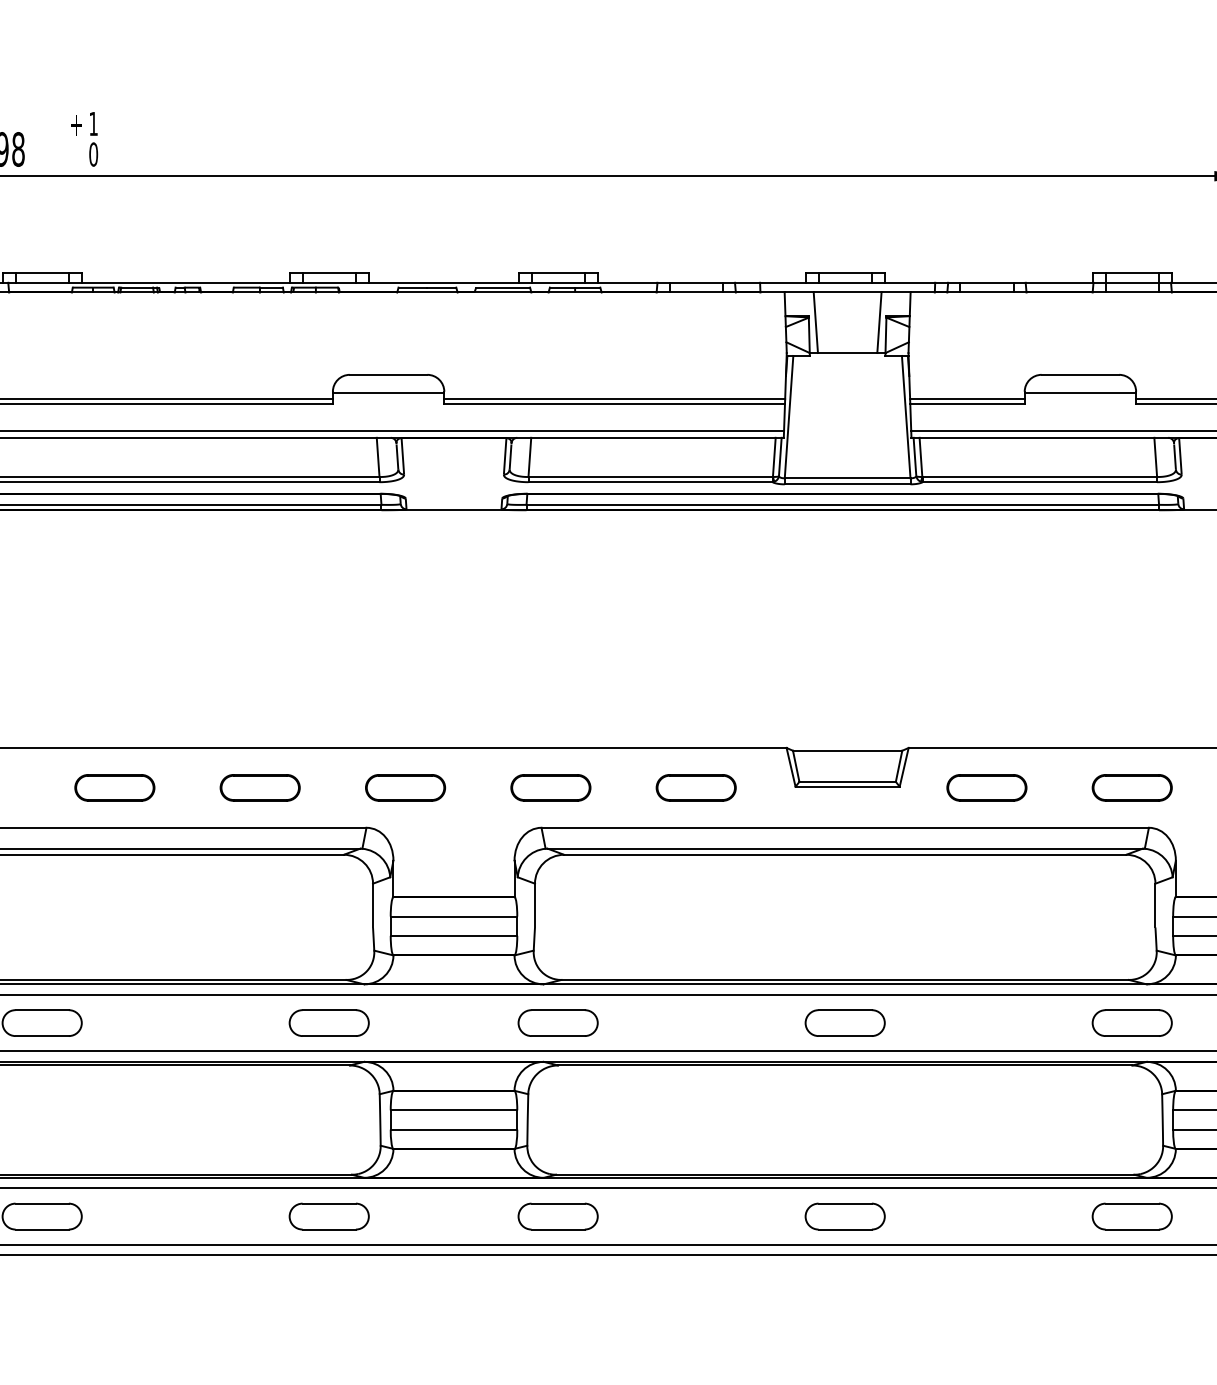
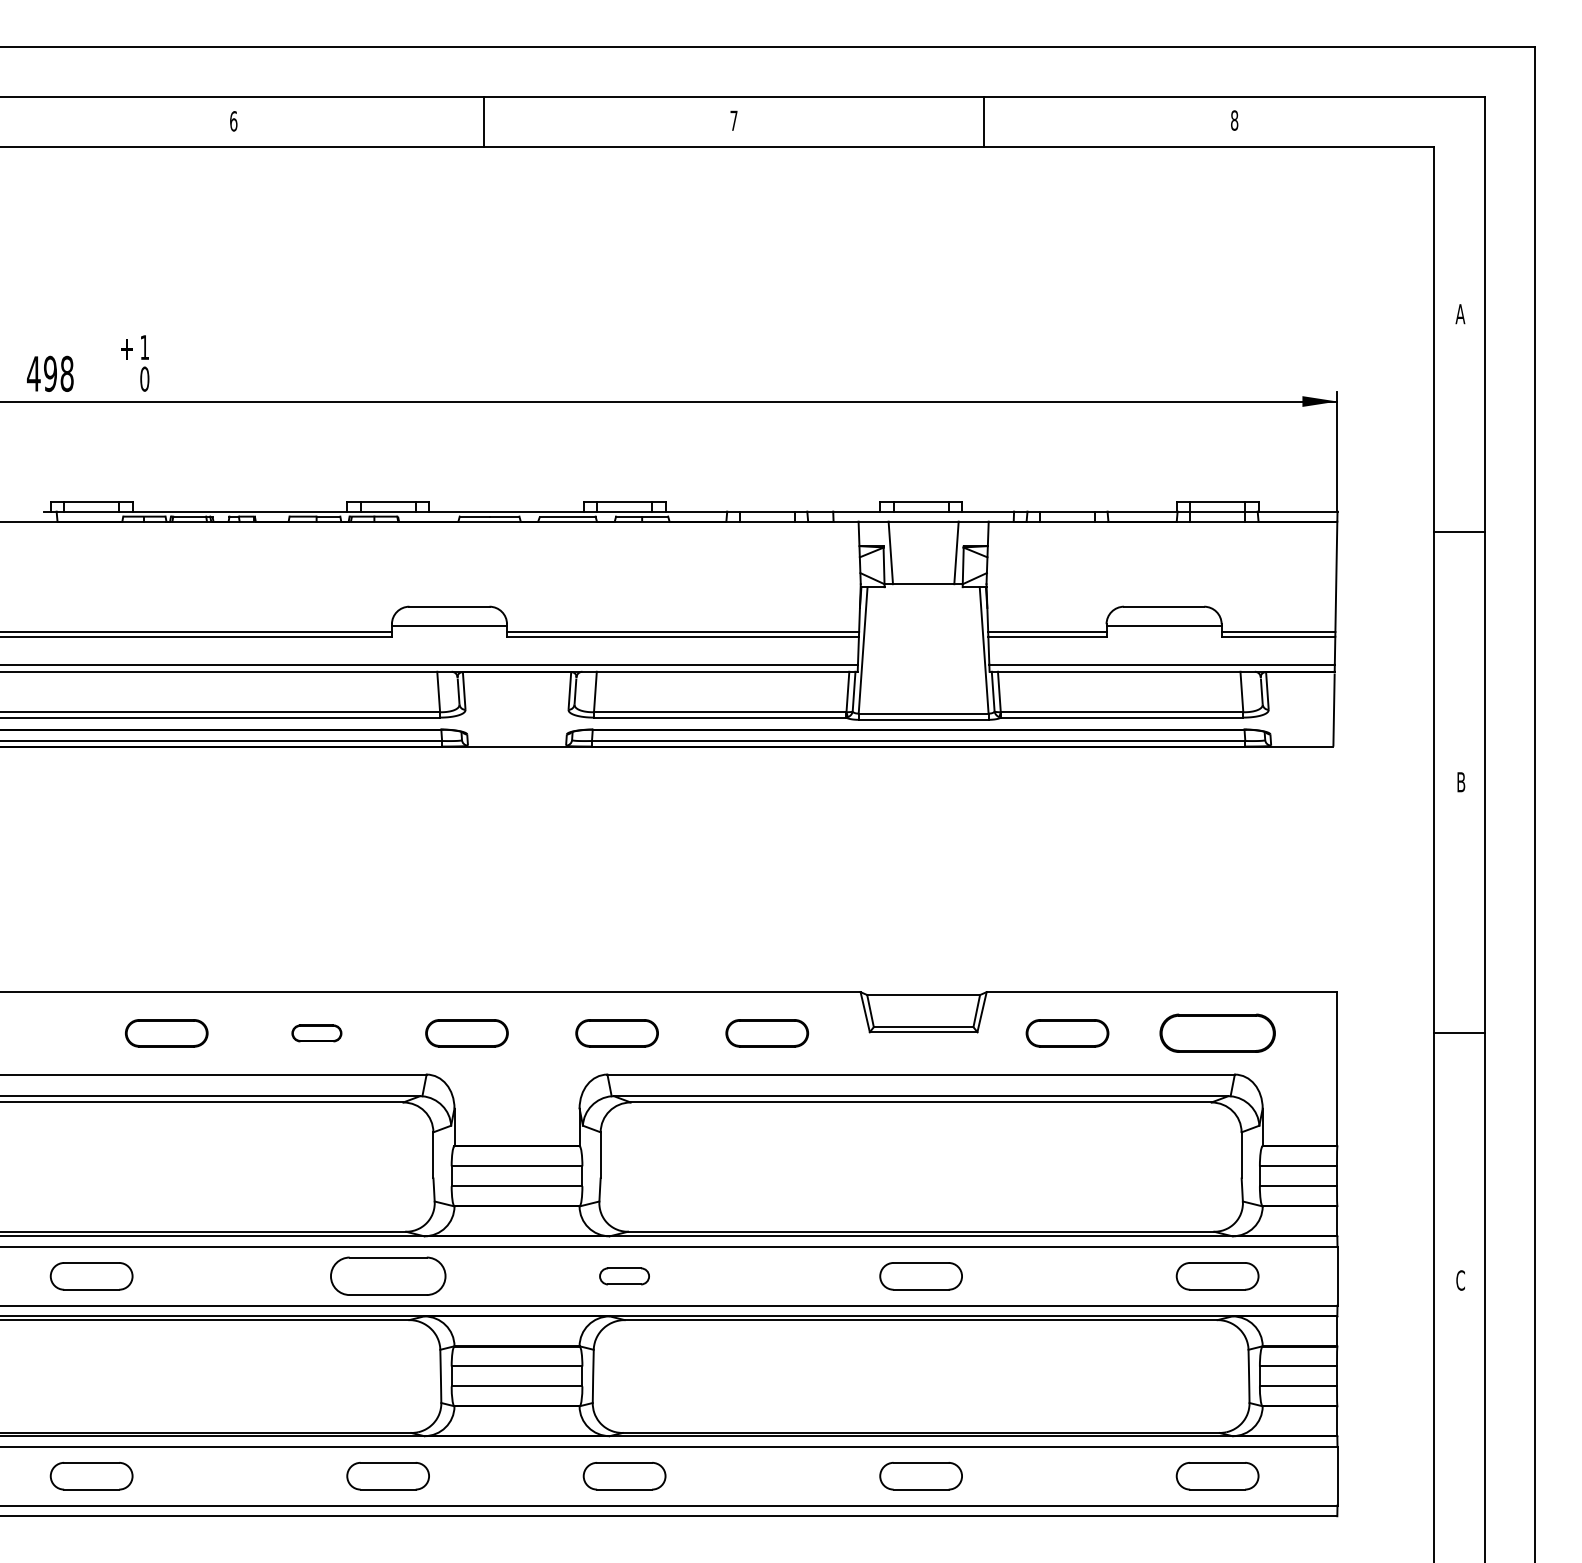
part: (259, 788) -> (316, 1033), size x0.6
part: (1132, 788) -> (1217, 1033), size x1.4
part: (328, 1023) -> (387, 1276), size x1.4
part: (558, 1023) -> (624, 1276), size x0.6

